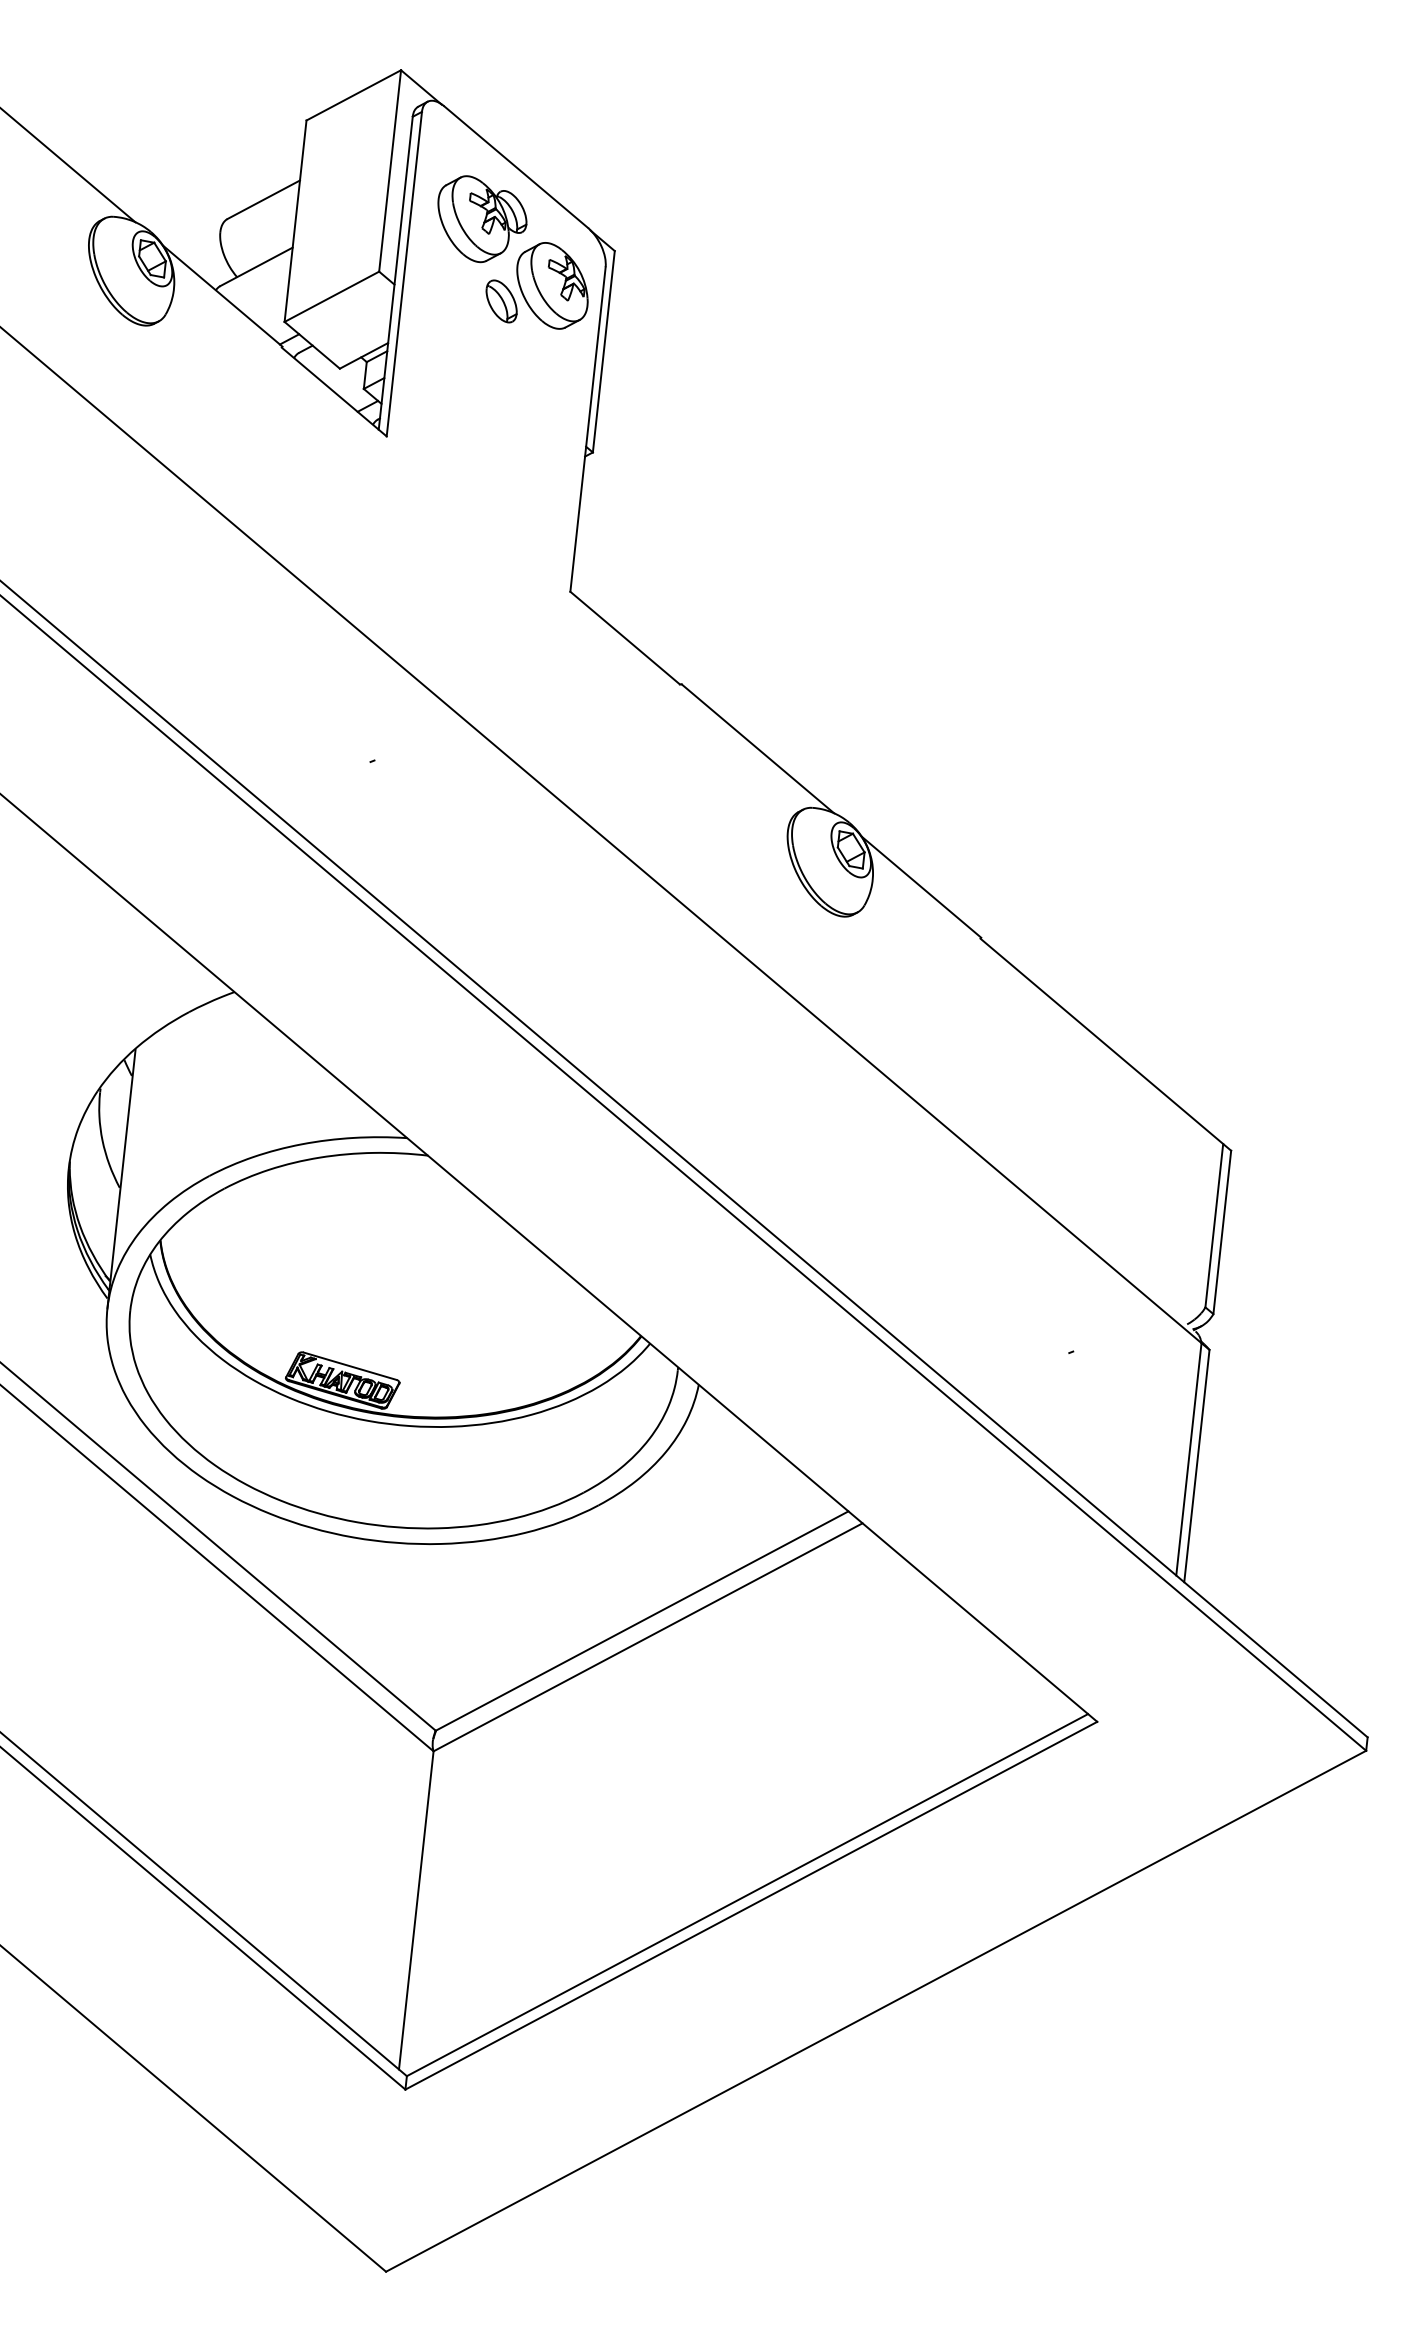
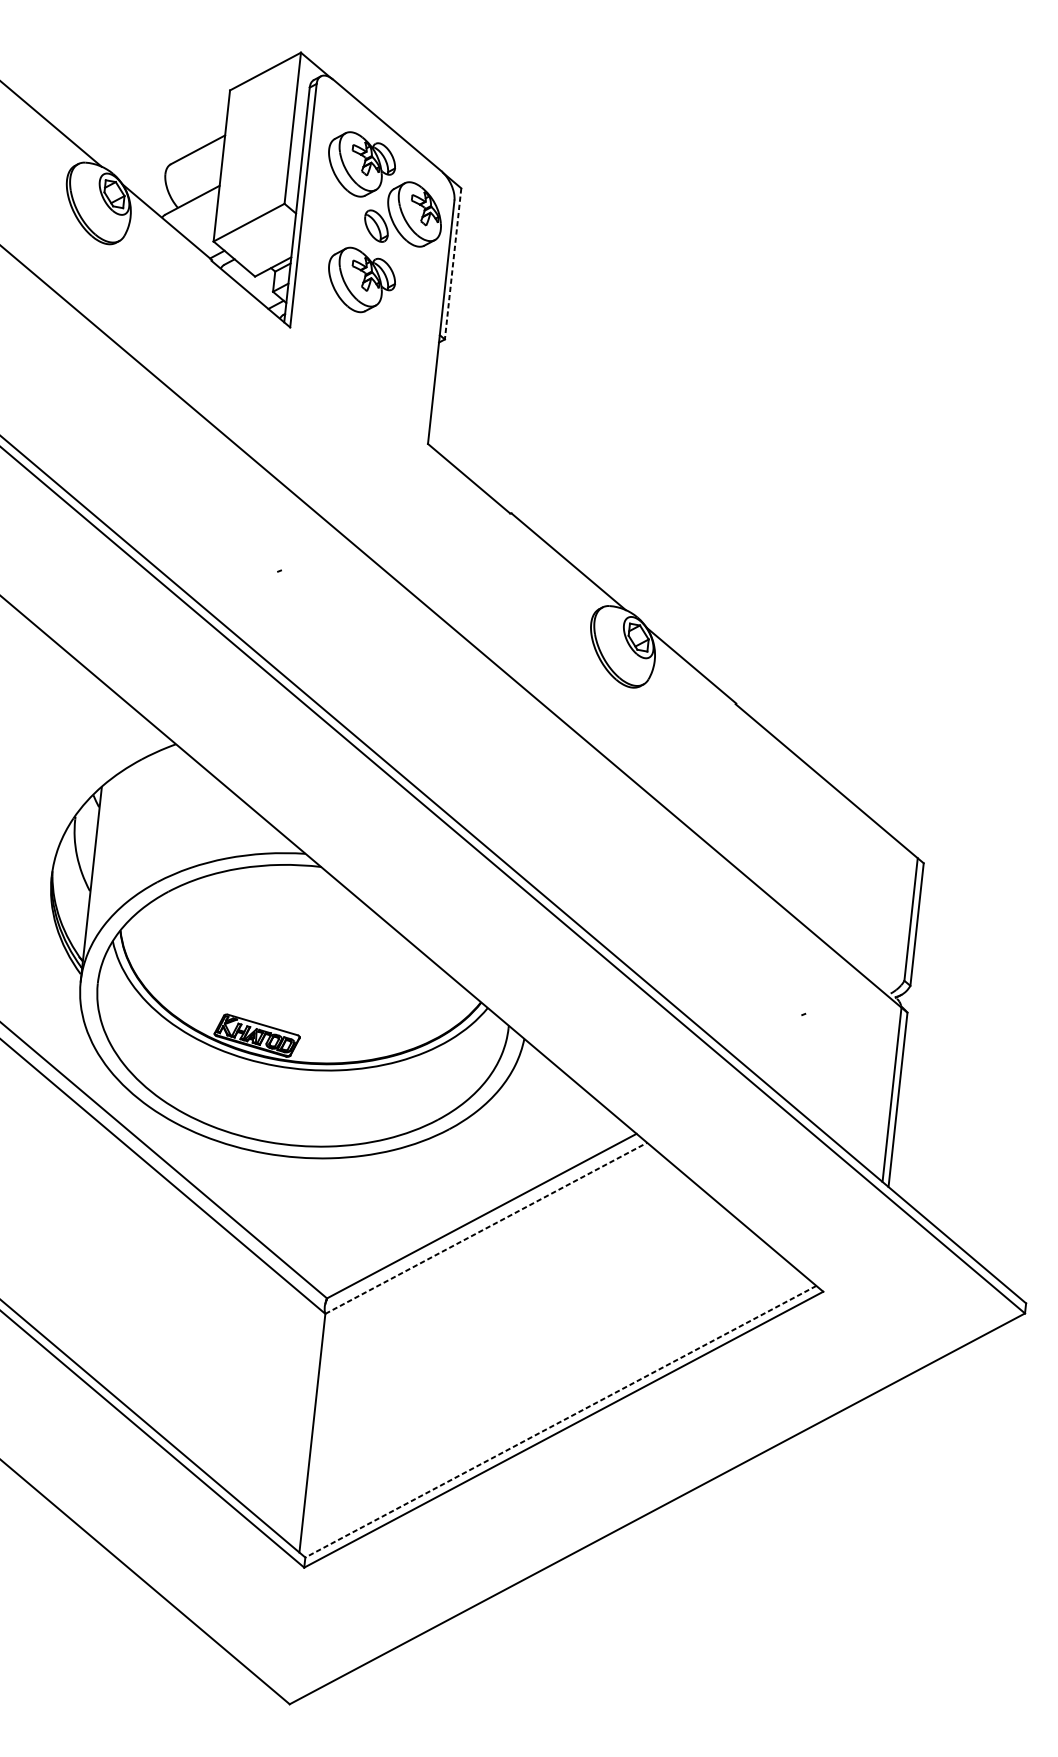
line: (603, 352) -> (452, 264), solid -> dashed
part: (482, 373) -> (362, 280), added
line: (648, 1637) -> (486, 1228), solid -> dashed
line: (747, 1895) -> (560, 1422), solid -> dashed

